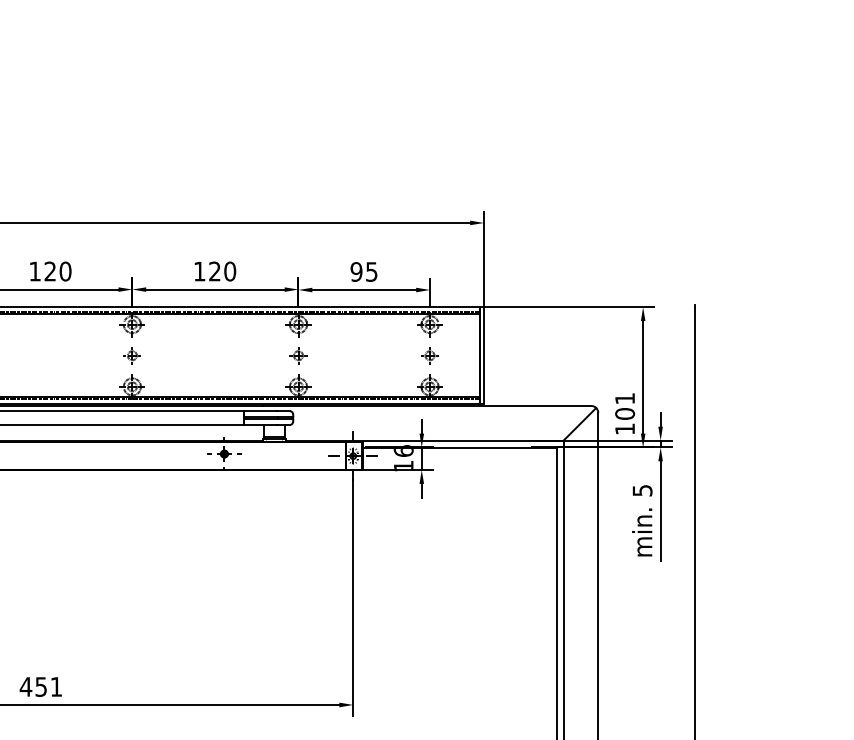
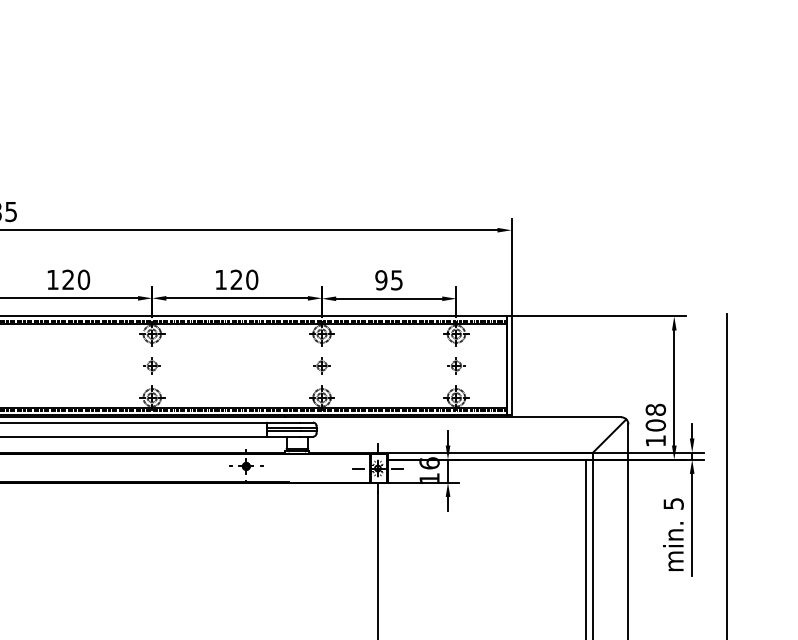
text: (625, 398) -> (656, 409), 101 -> 108

